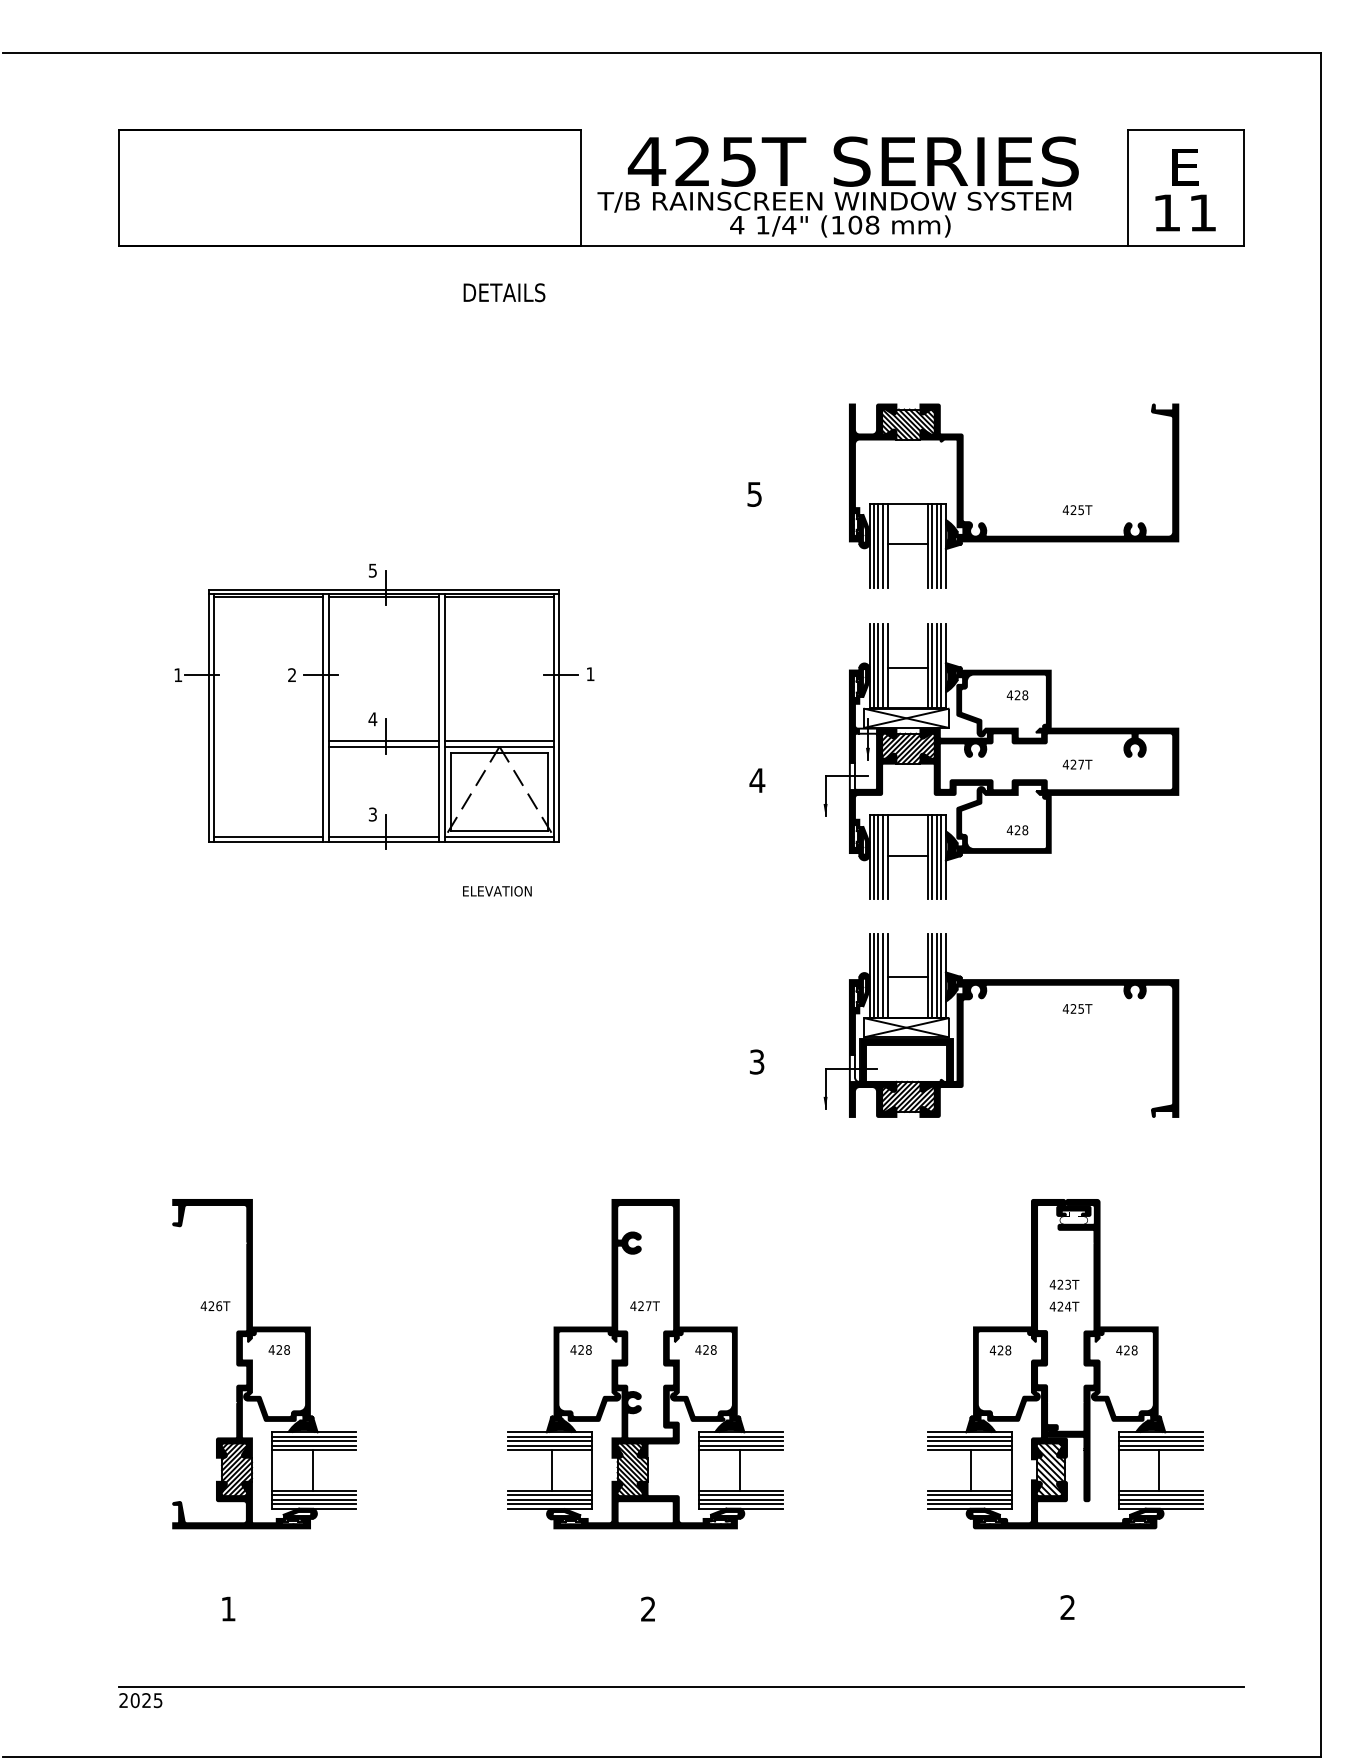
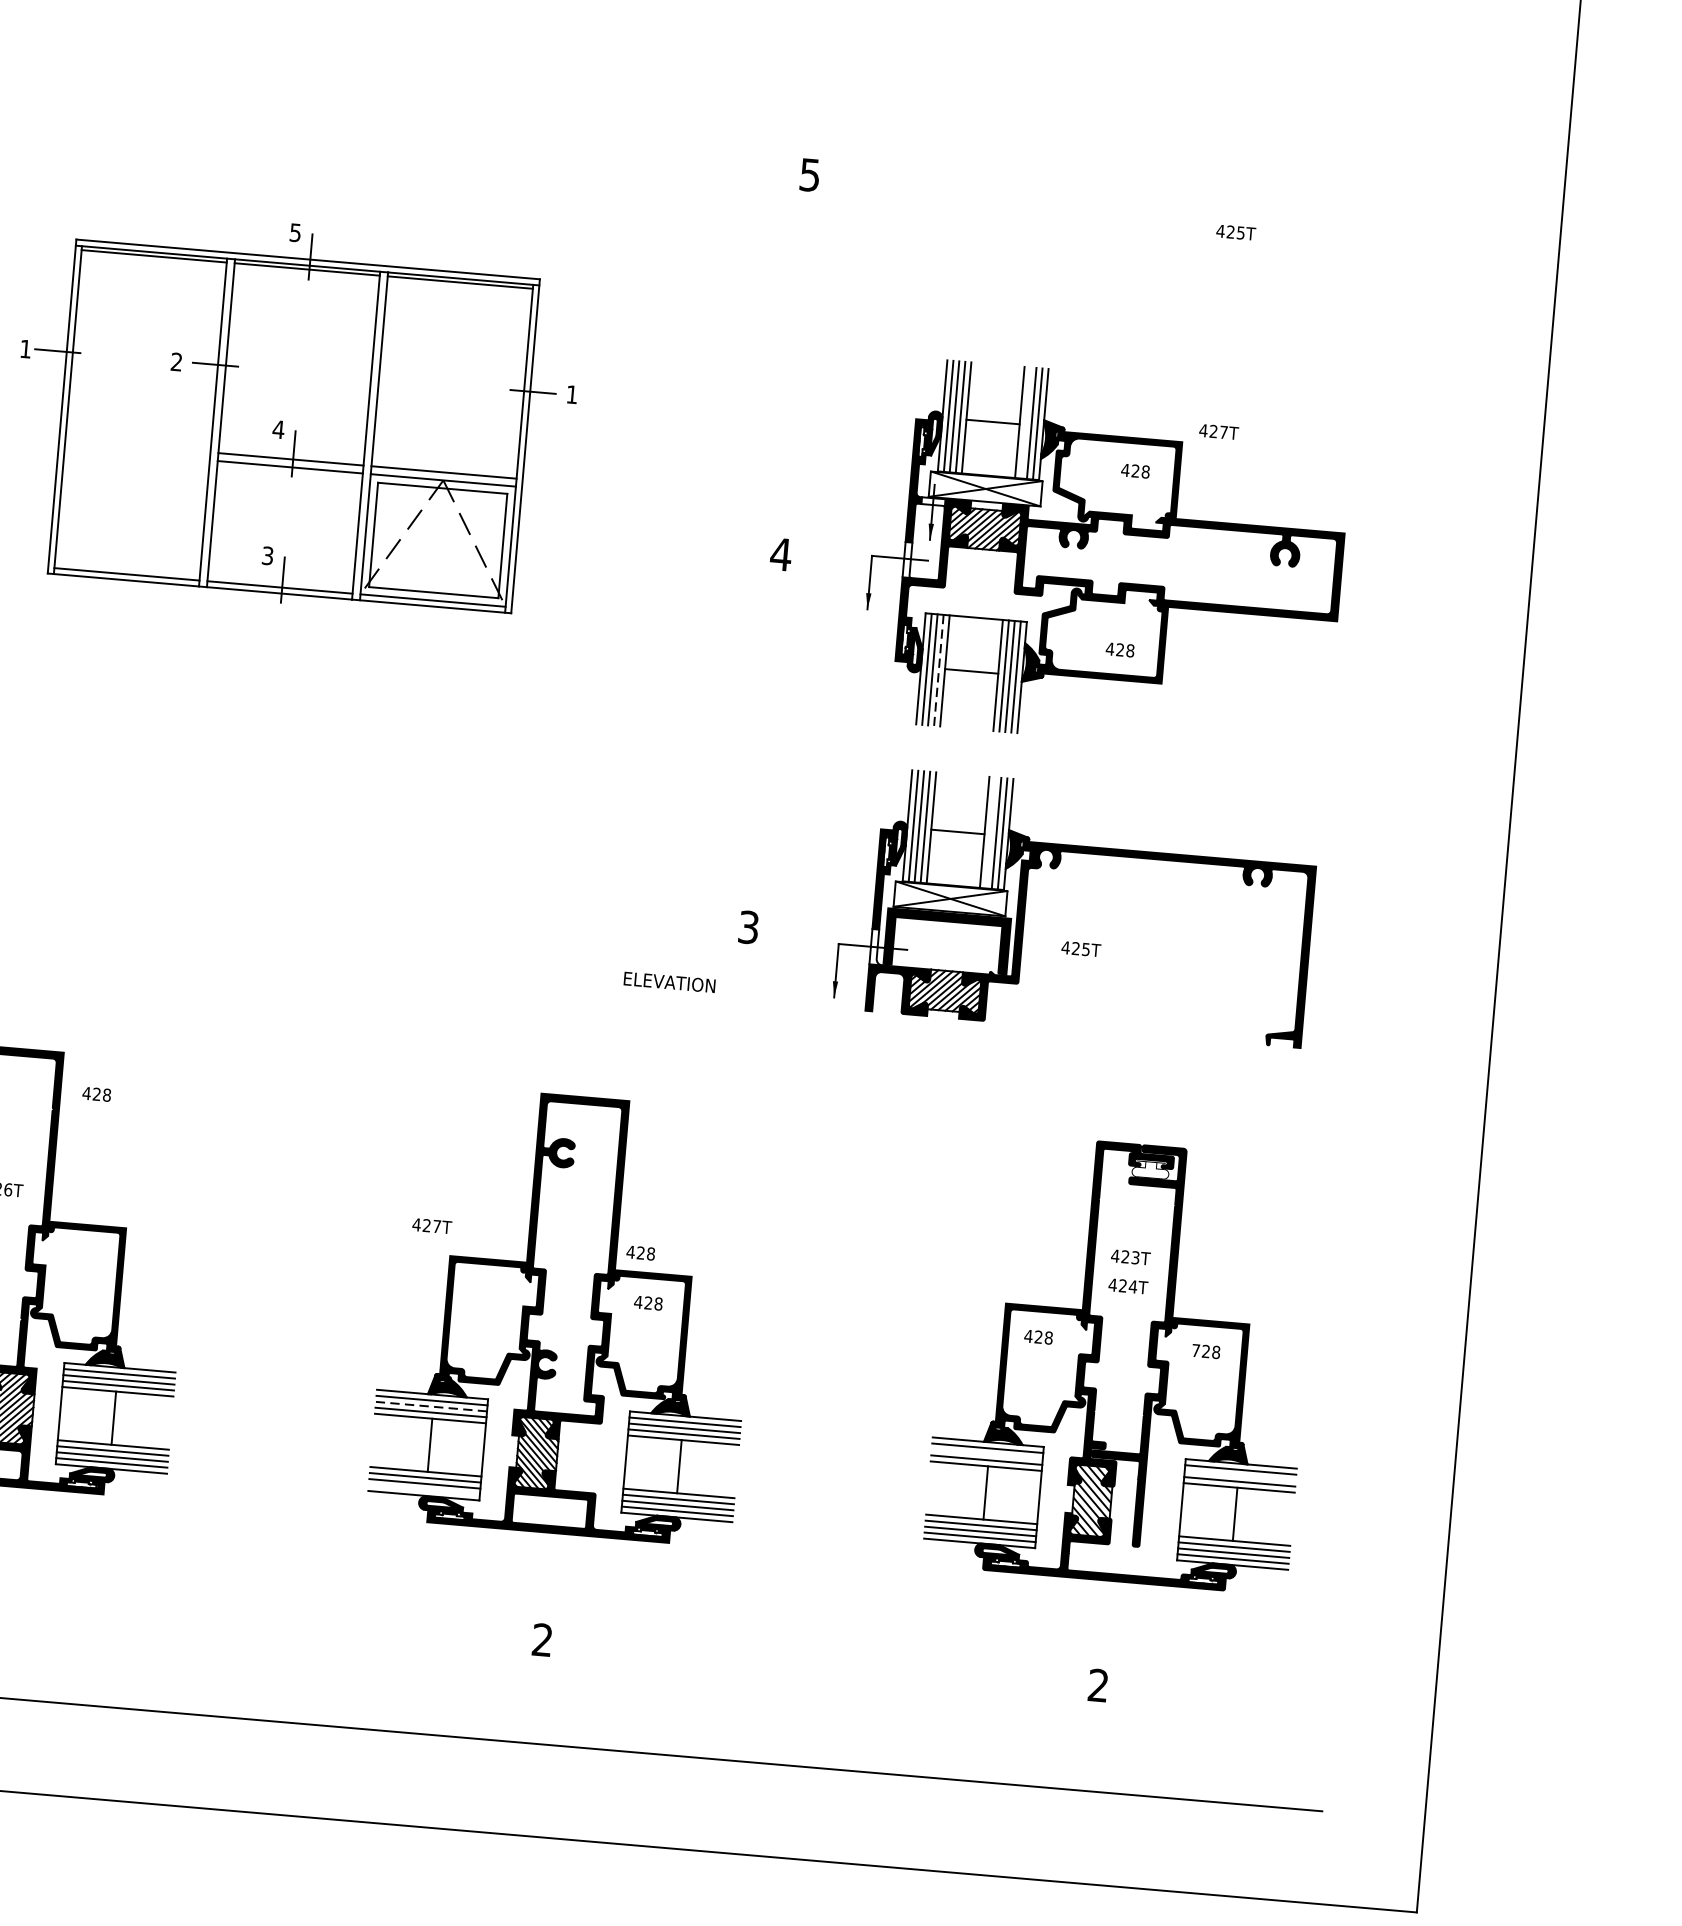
part: (1014, 535) -> (1149, 259), removed
line: (932, 666) -> (1026, 423), removed
text: (1077, 764) -> (1218, 431), moved
line: (883, 857) -> (939, 670), solid -> dashed
text: (497, 891) -> (669, 982), moved
line: (932, 975) -> (990, 832), removed
text: (1077, 1008) -> (1081, 948), moved
text: (644, 1305) -> (431, 1225), moved
text: (278, 1349) -> (95, 1093), moved
text: (580, 1349) -> (640, 1252), moved
text: (1119, 1350) -> (1196, 1350), 428 -> 728
line: (550, 1441) -> (431, 1406), solid -> dashed
line: (969, 1441) -> (987, 1454), removed
line: (1160, 1441) -> (1240, 1475), removed
line: (550, 1504) -> (424, 1490), removed

